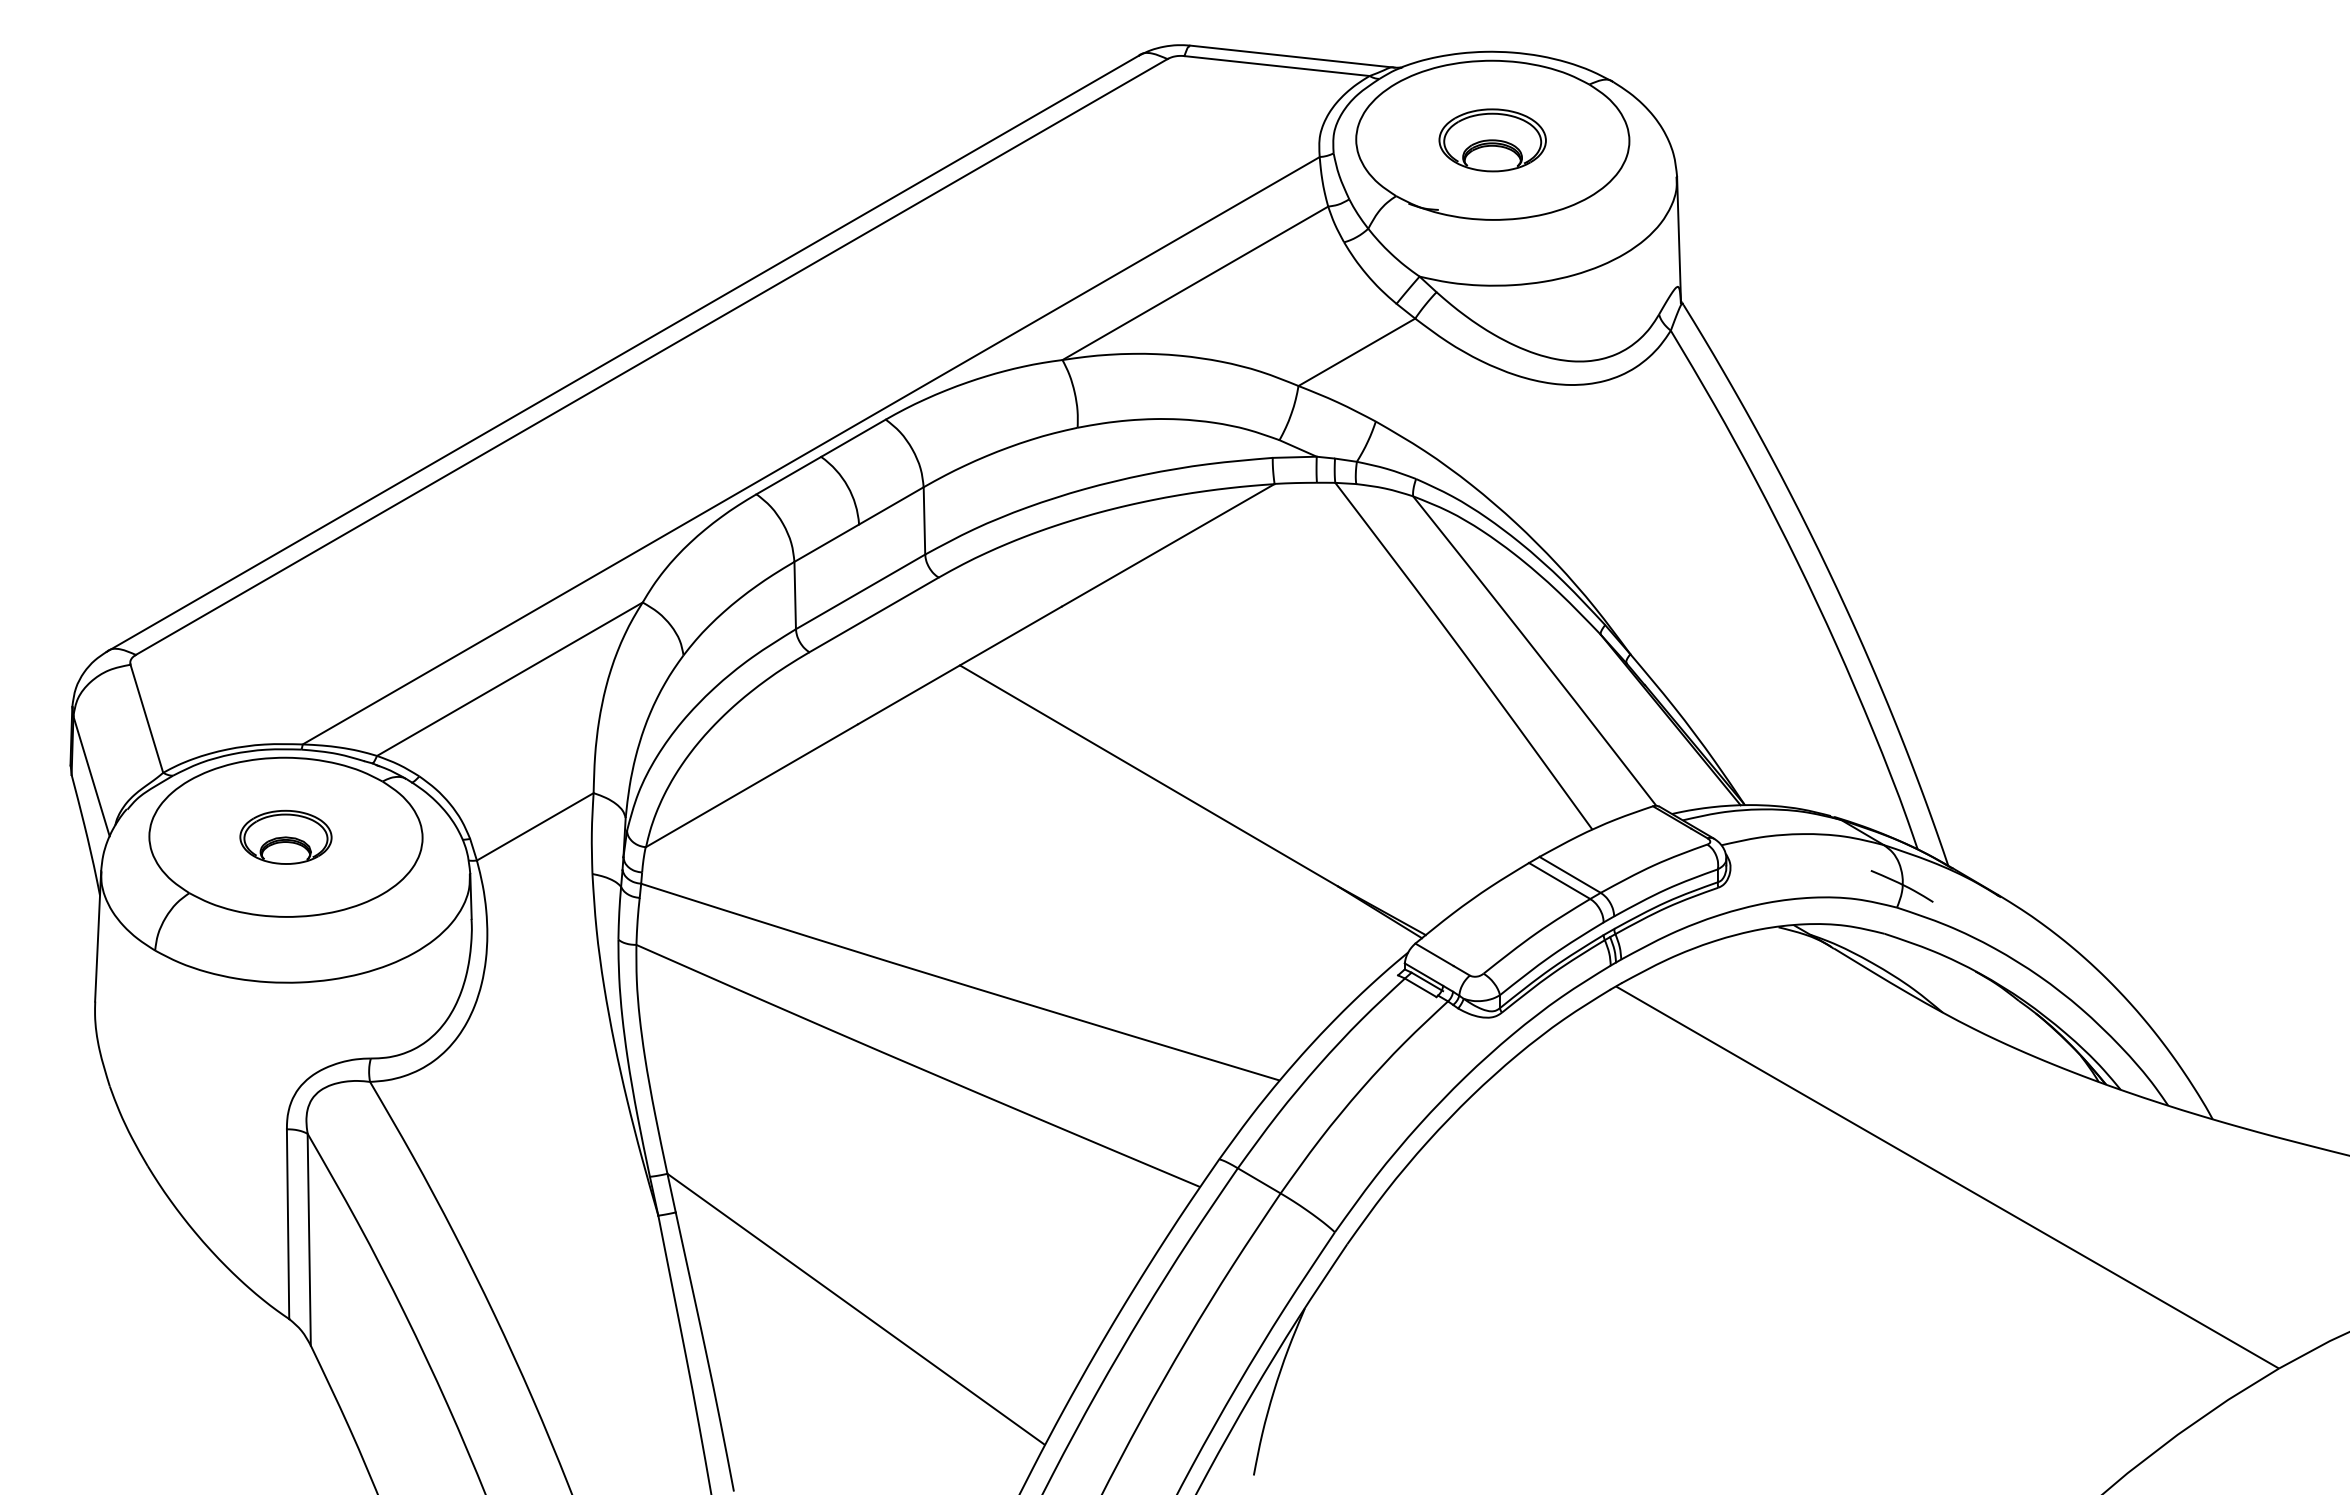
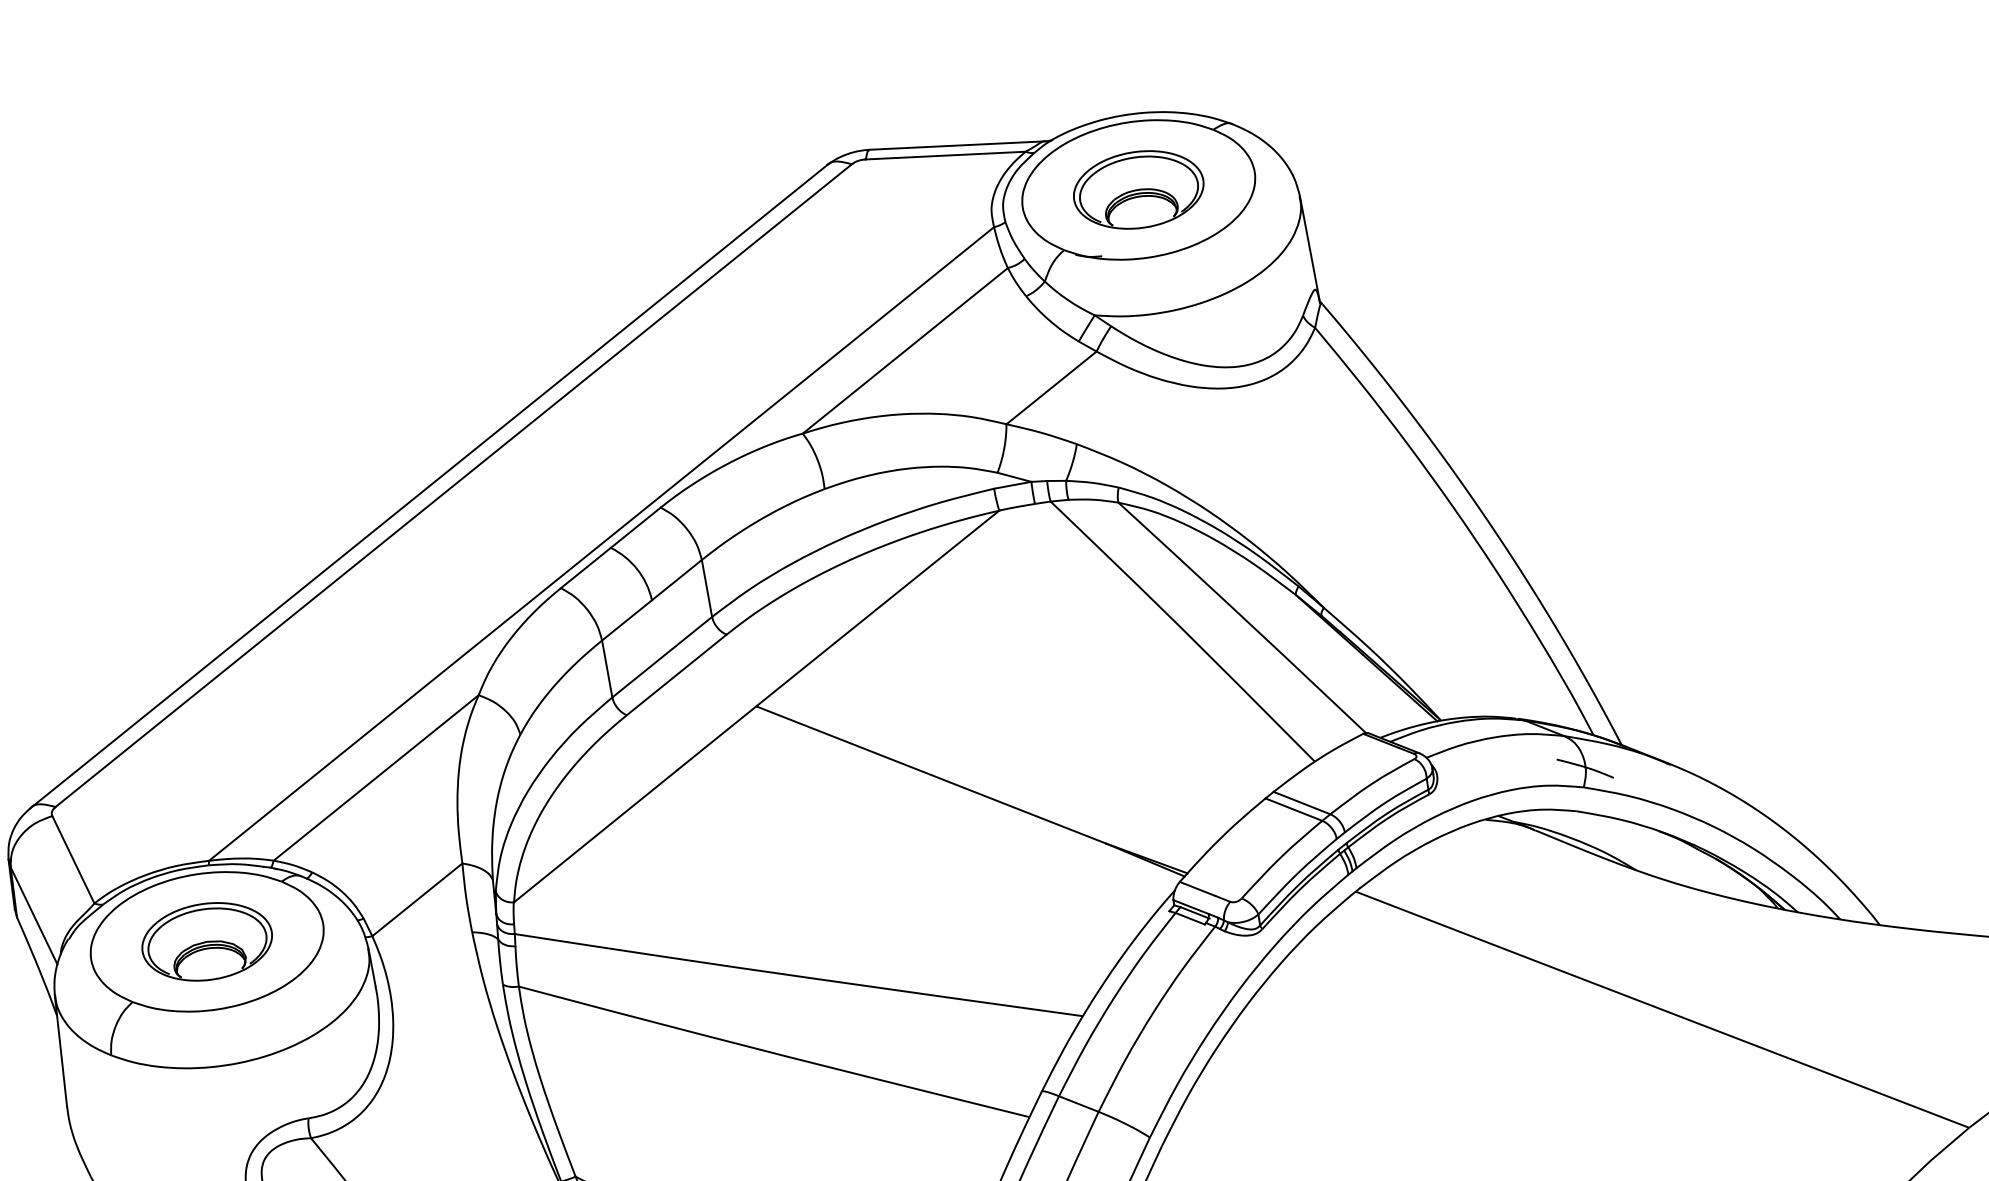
part: (1492, 140) -> (1138, 190), size x1.43
part: (285, 837) -> (206, 942), size x1.67

